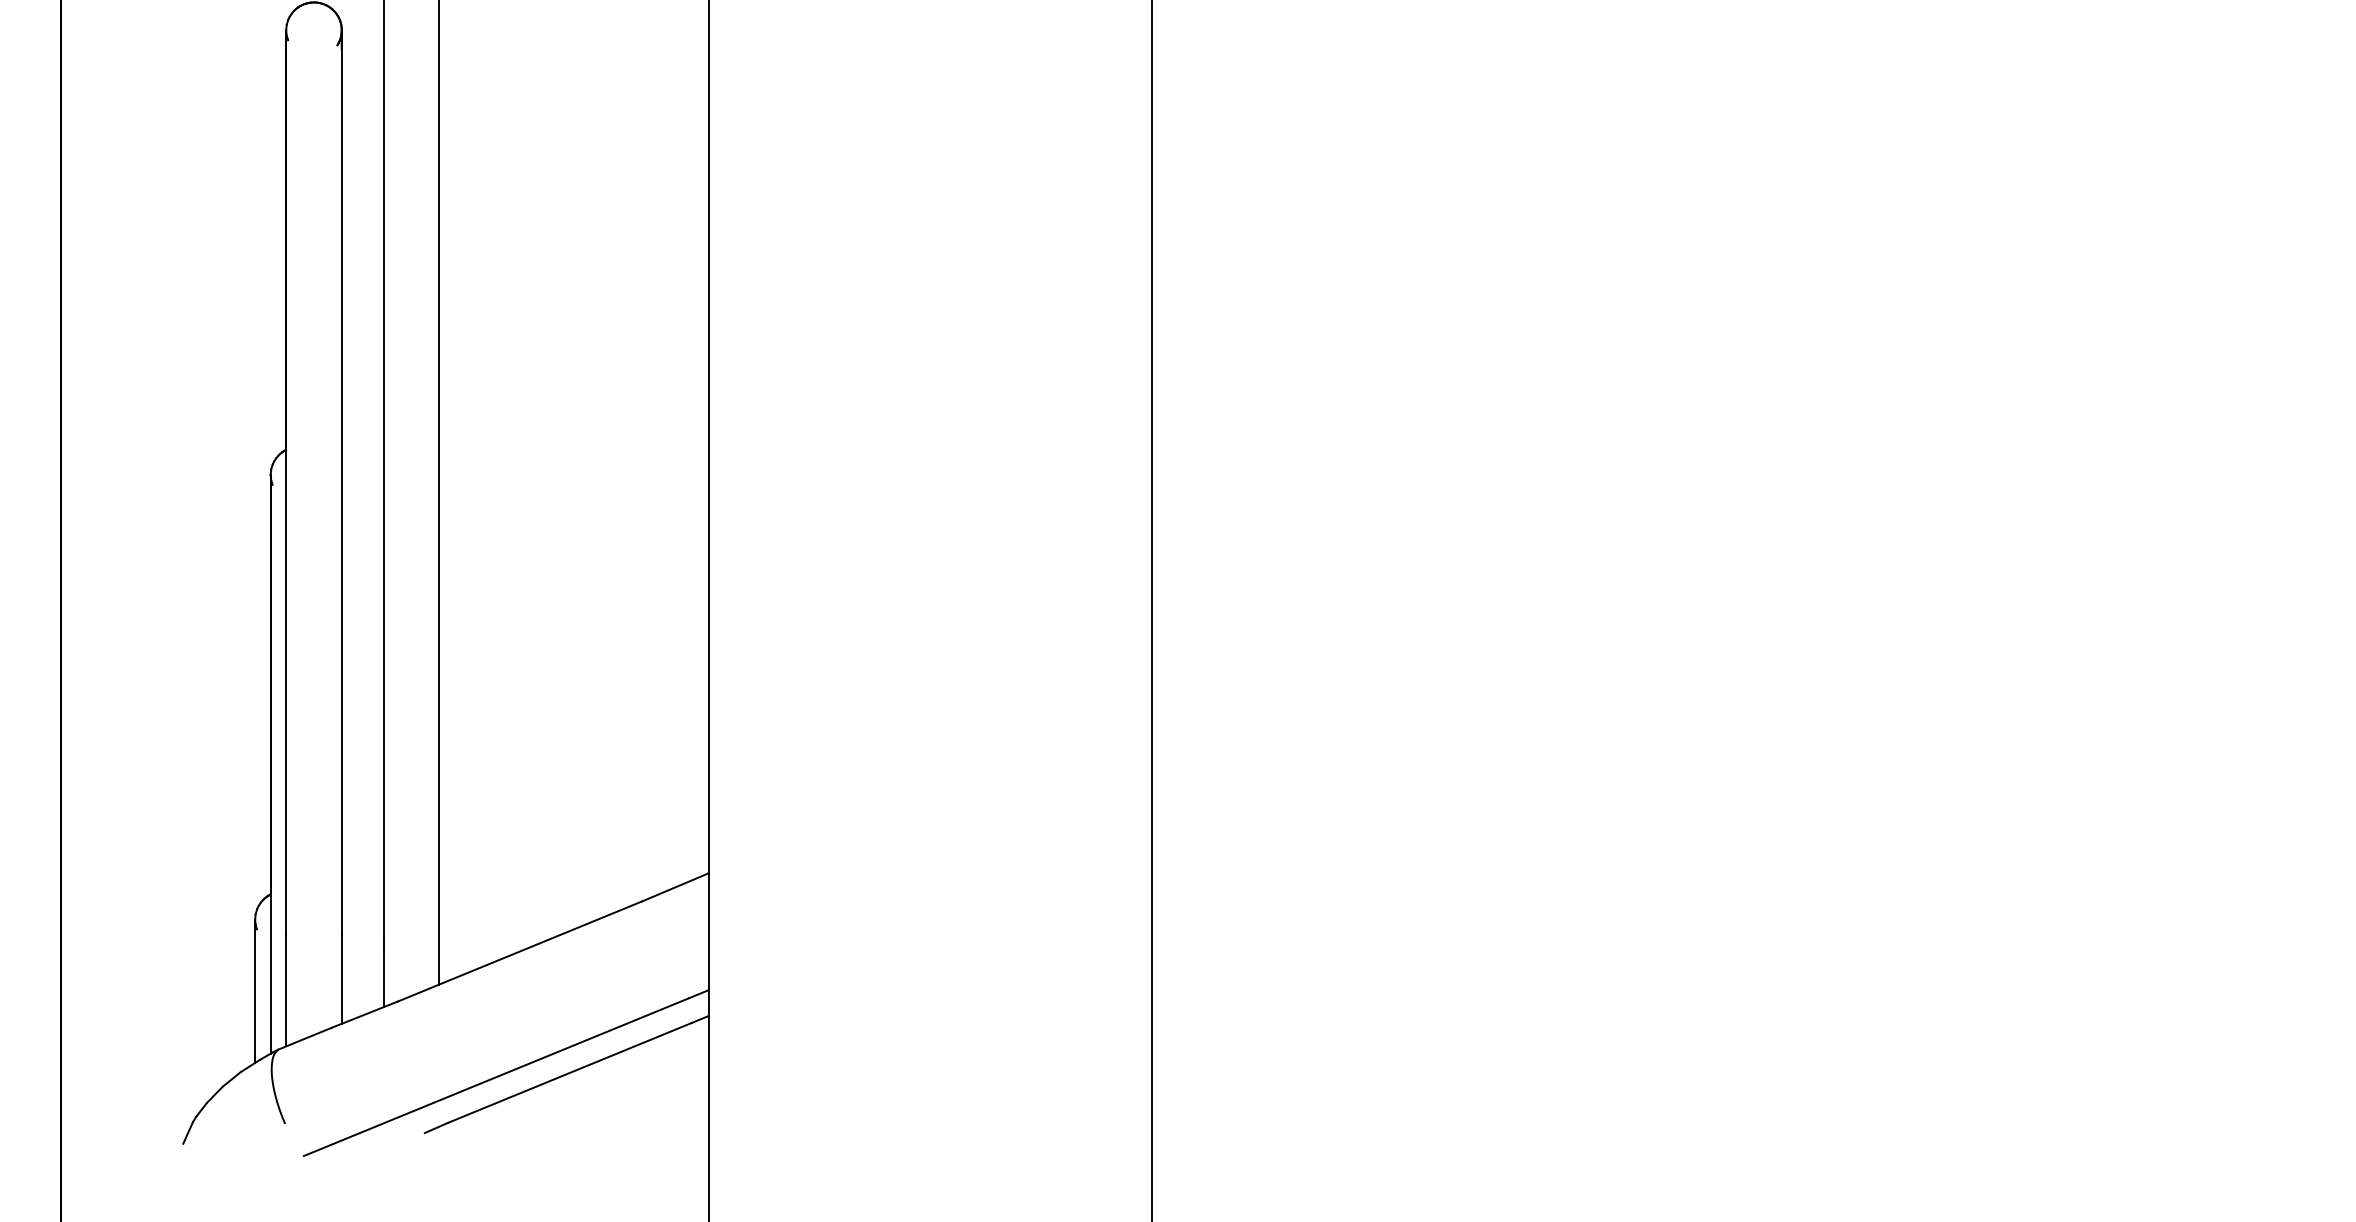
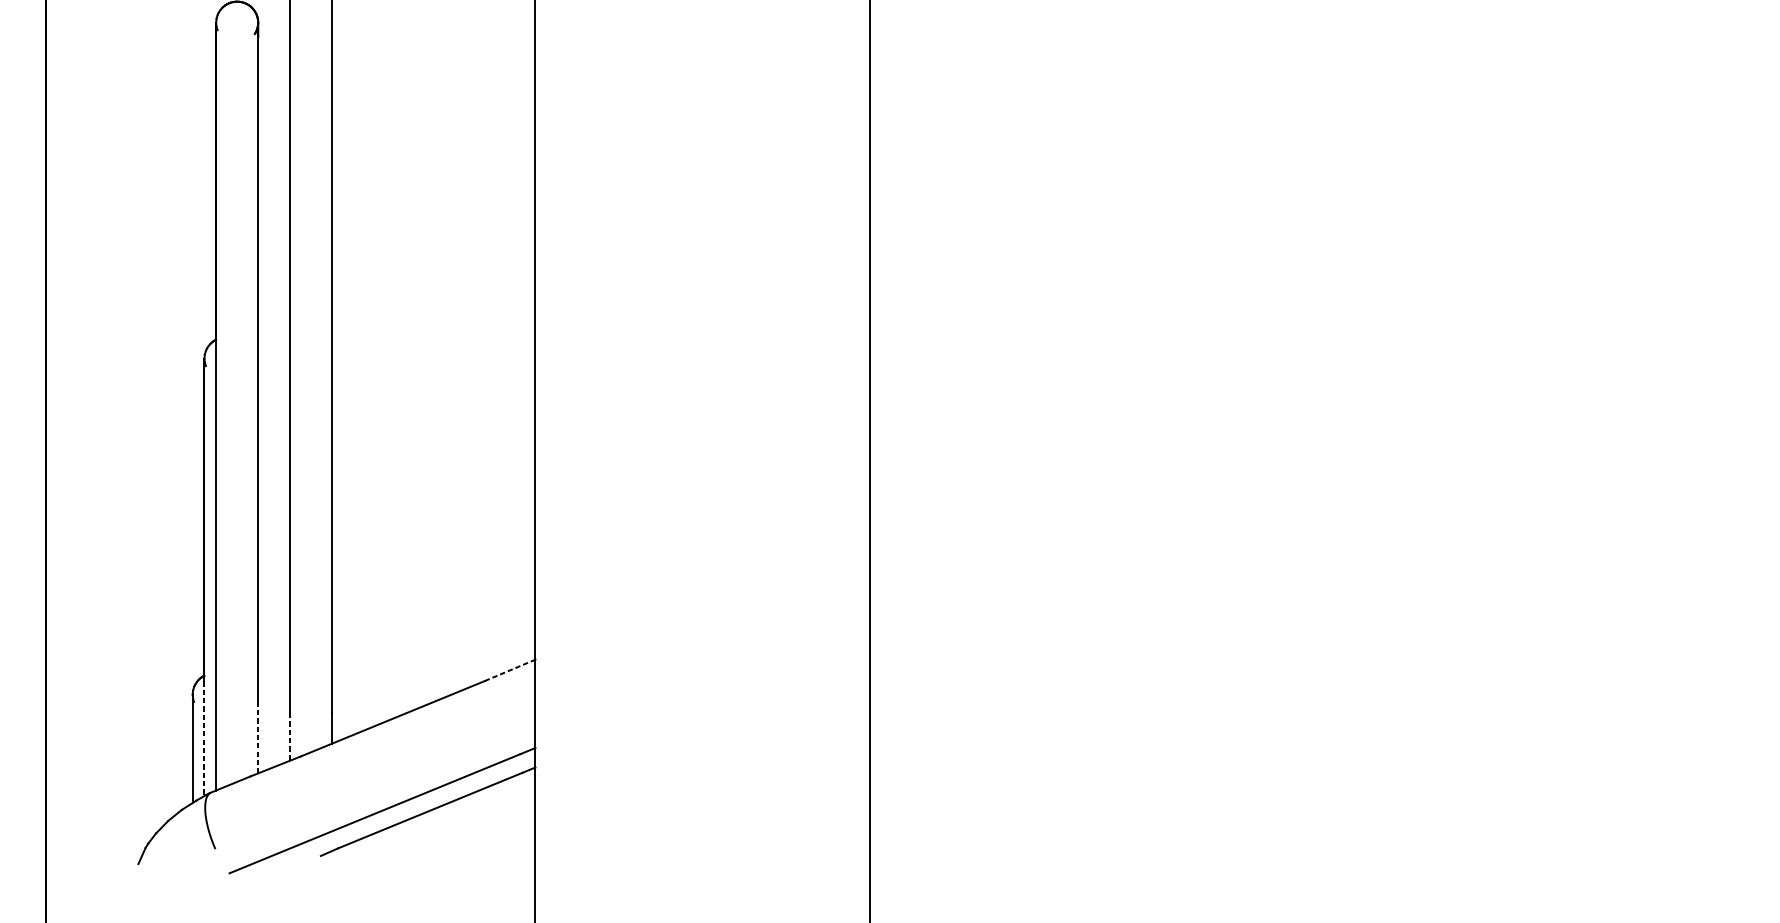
line: (675, 887) -> (510, 670), solid -> dashed
line: (383, 975) -> (289, 736), solid -> dashed
line: (270, 977) -> (204, 738), solid -> dashed
line: (341, 978) -> (257, 739), solid -> dashed

